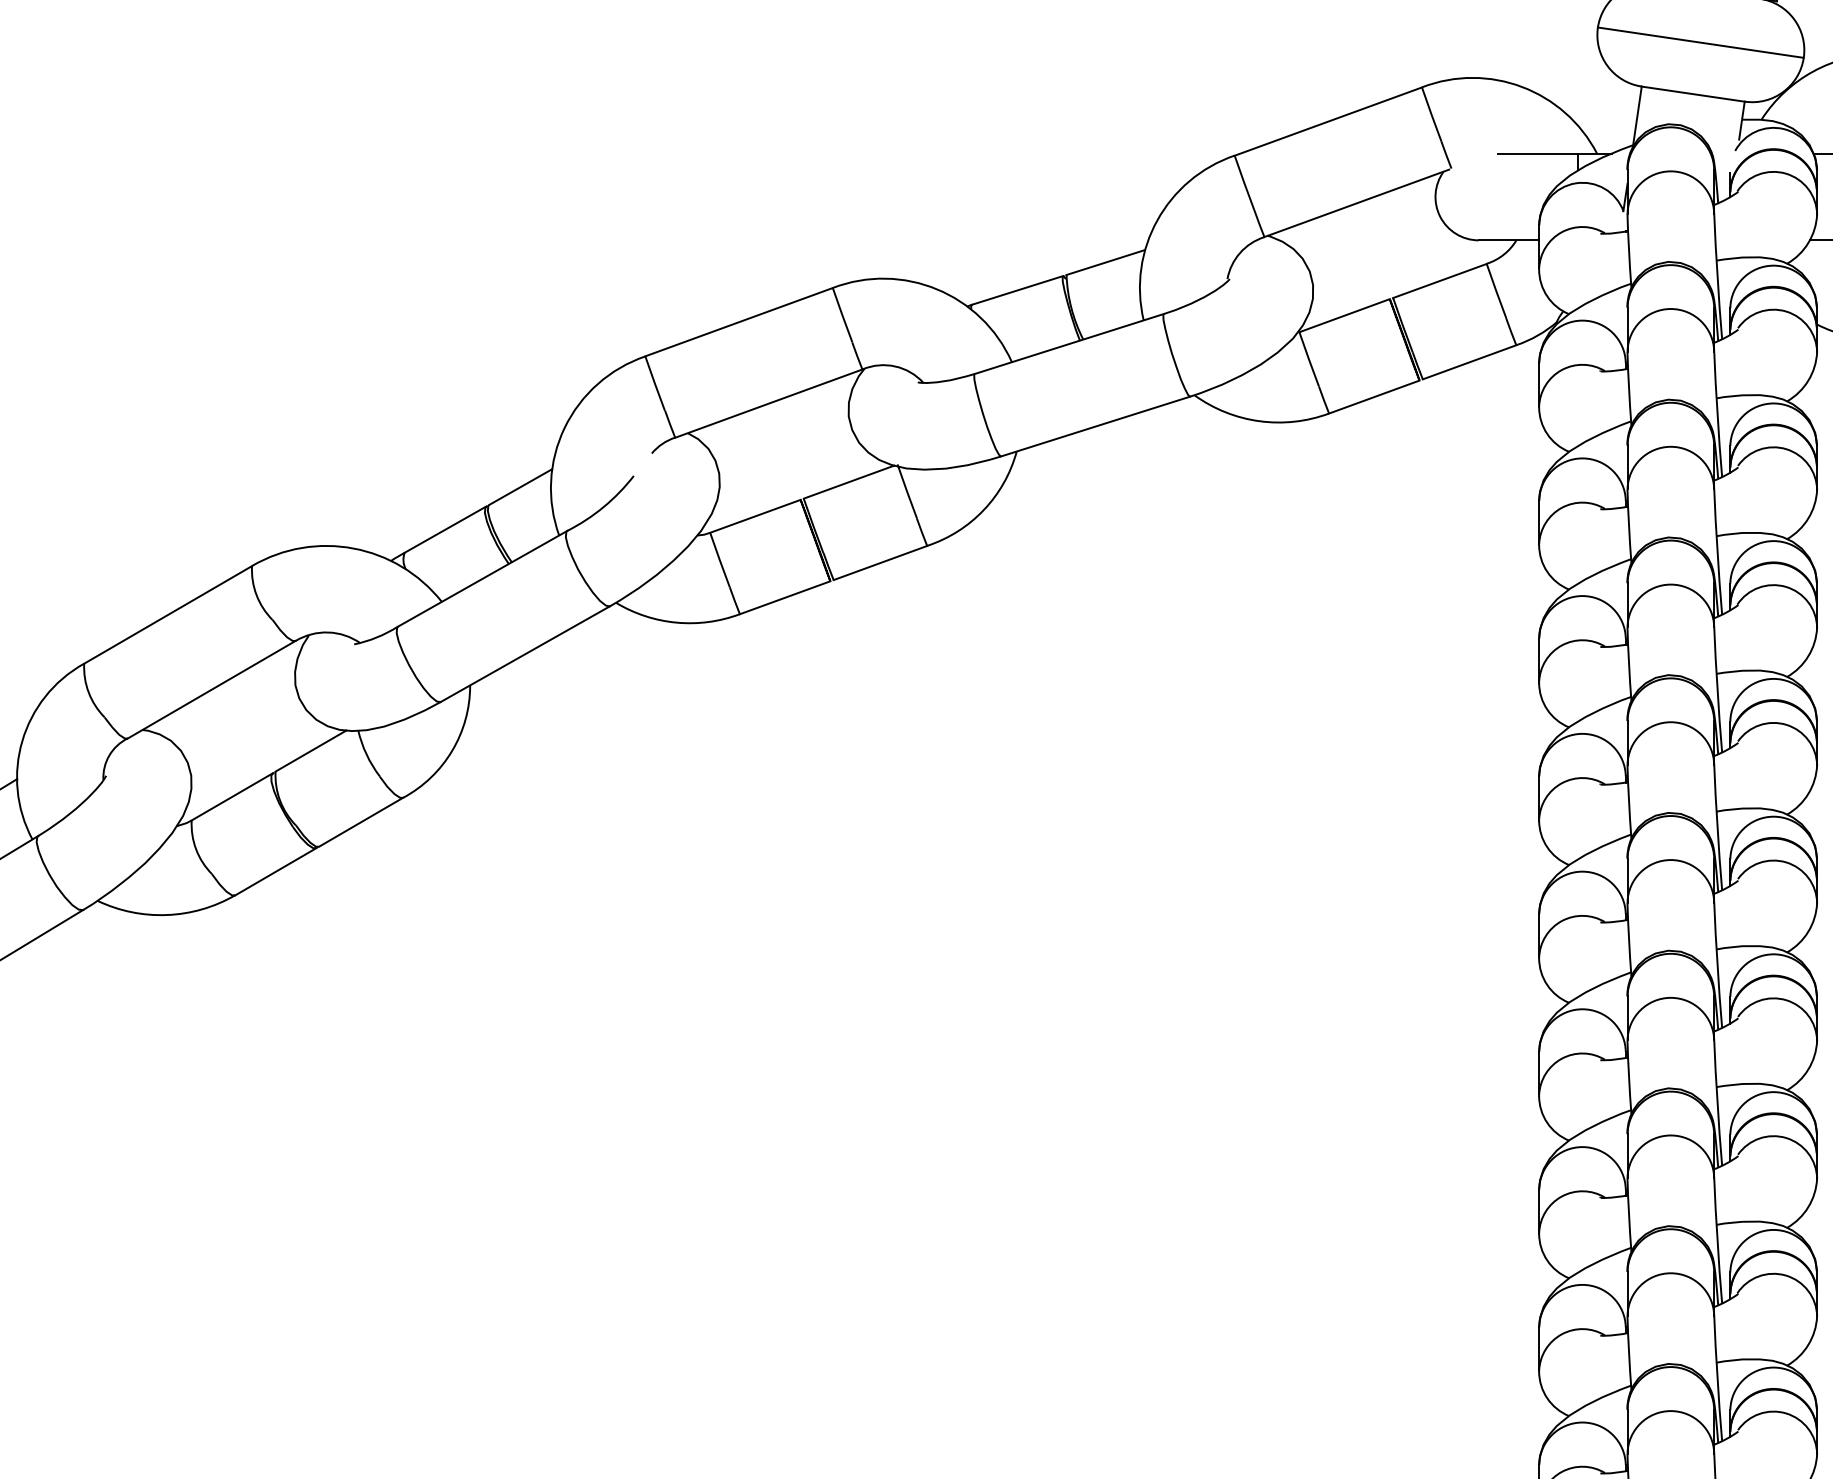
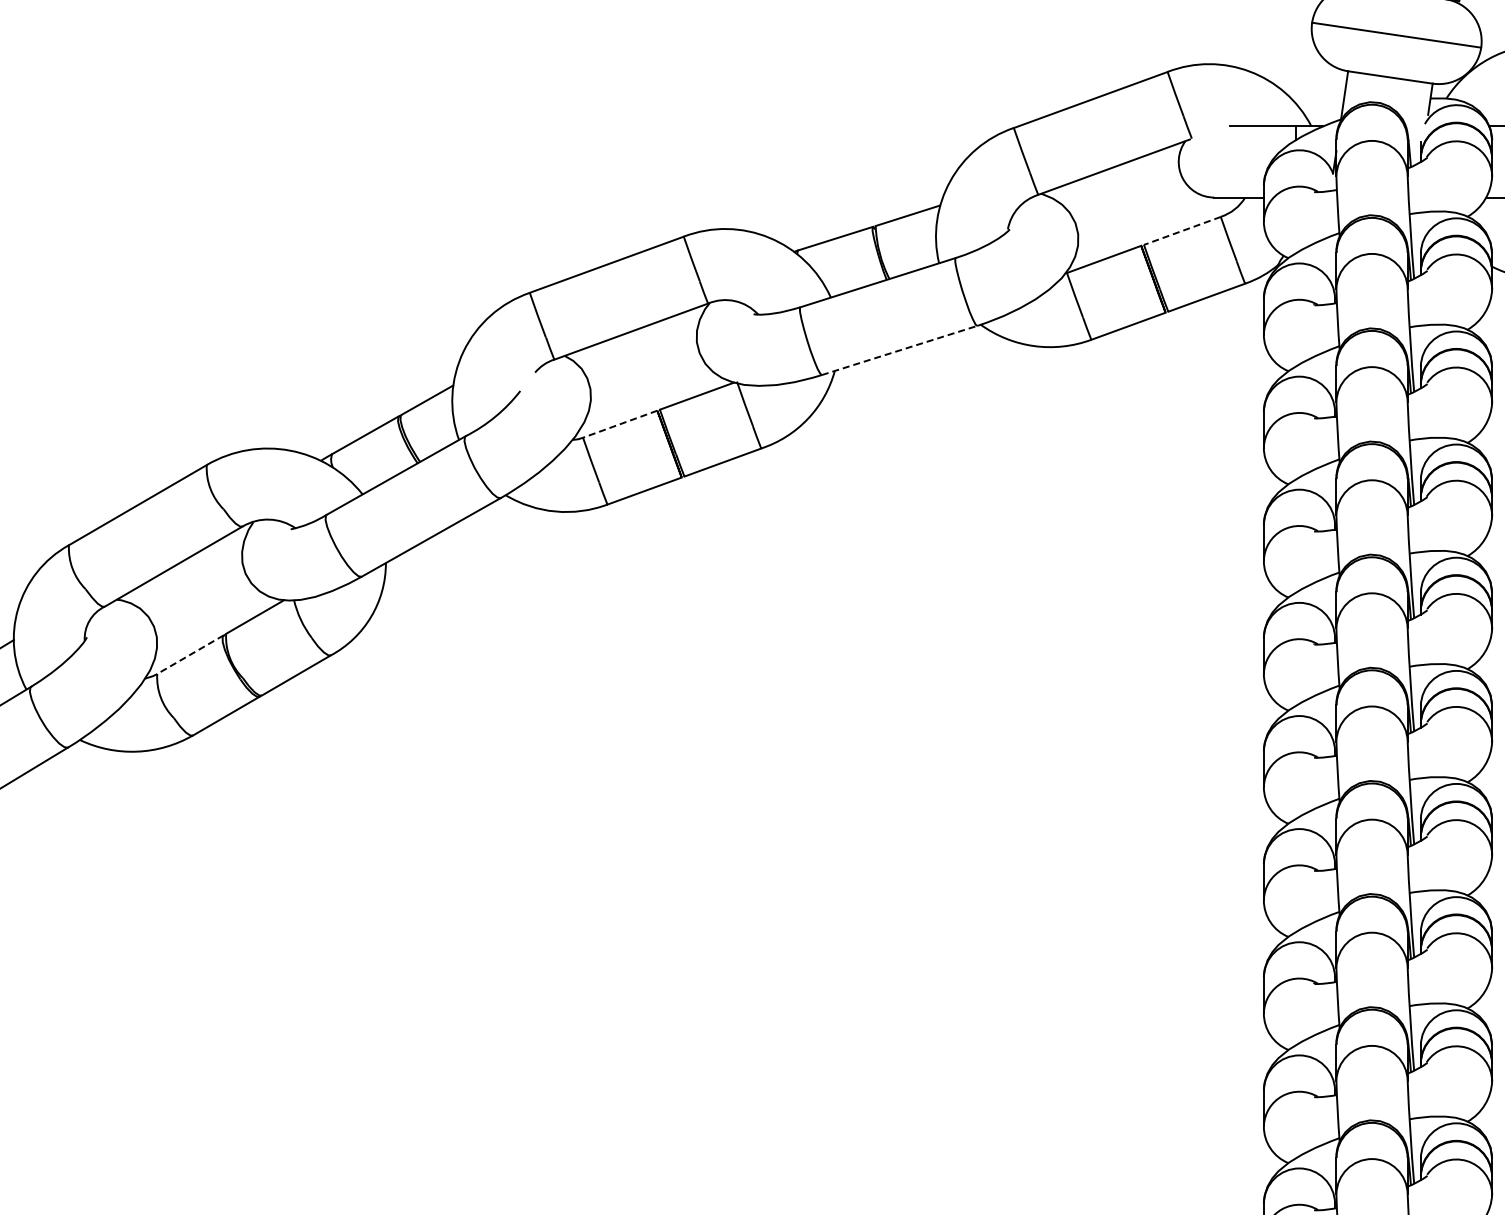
line: (1440, 280) -> (1182, 230), solid -> dashed
line: (1095, 426) -> (899, 350), solid -> dashed
line: (755, 516) -> (620, 424), solid -> dashed
line: (232, 796) -> (190, 654), solid -> dashed

